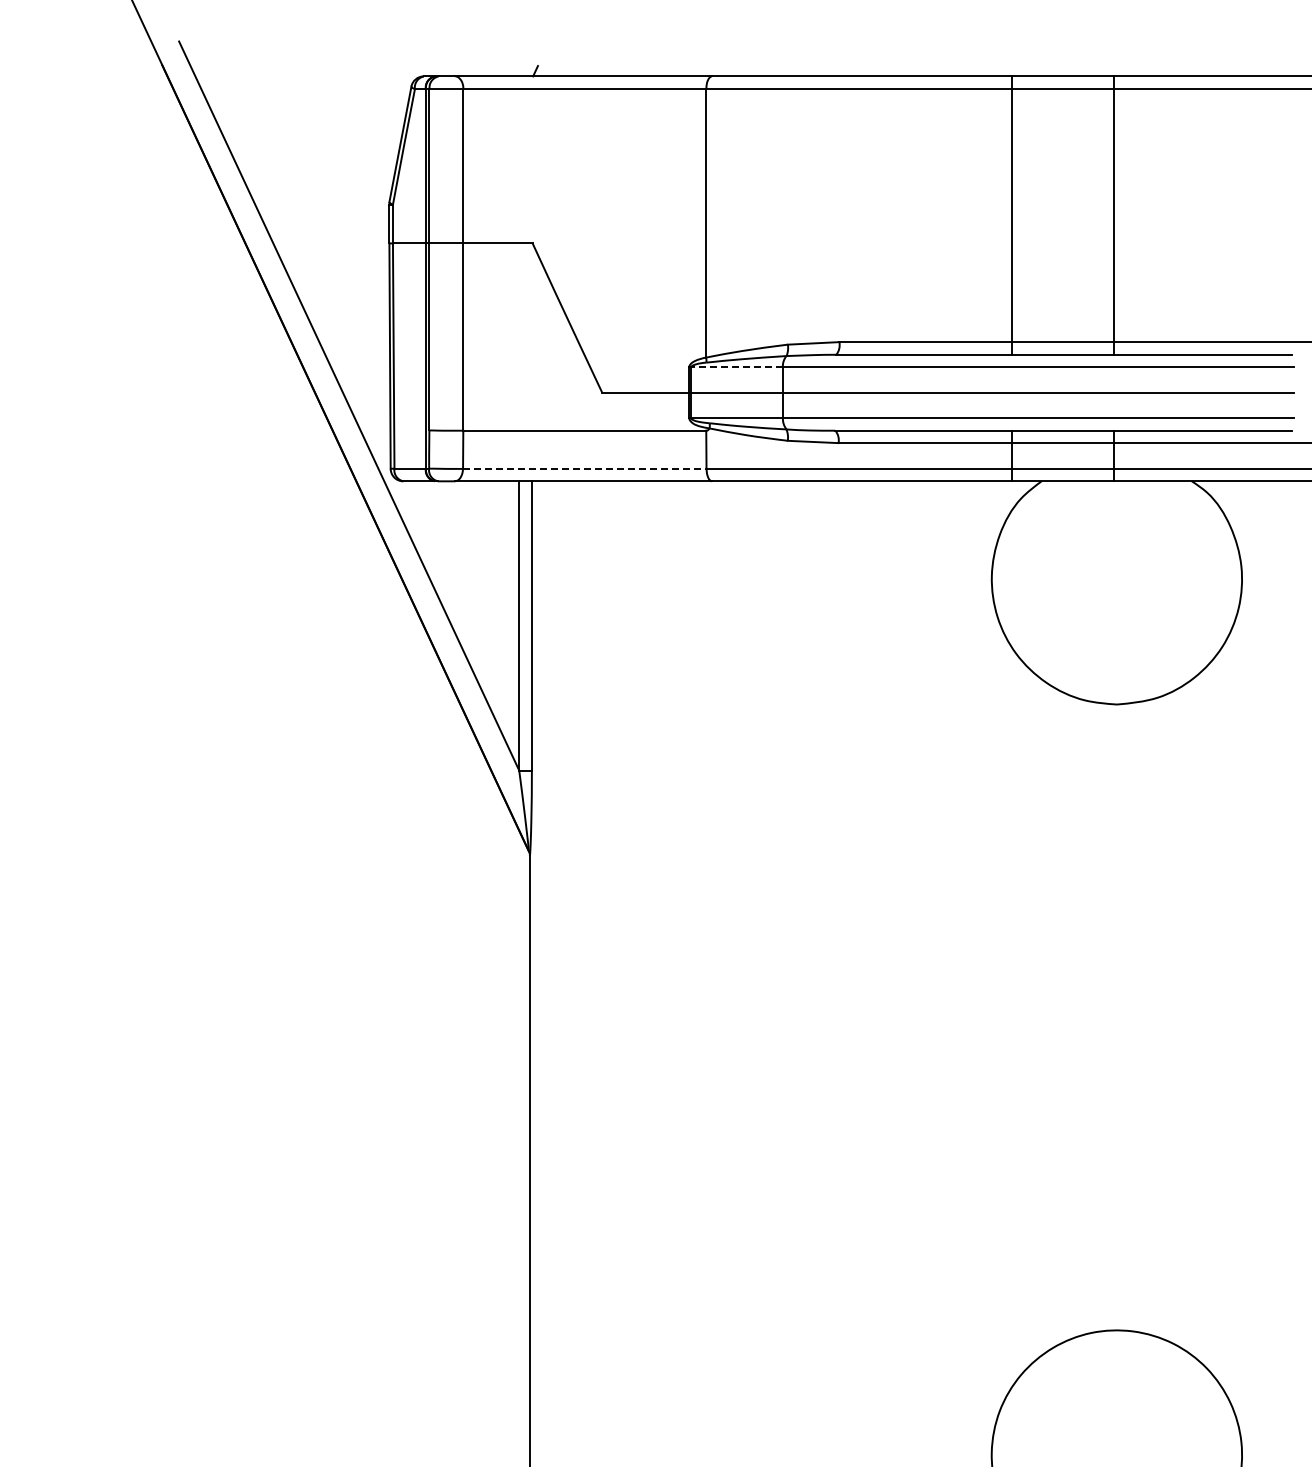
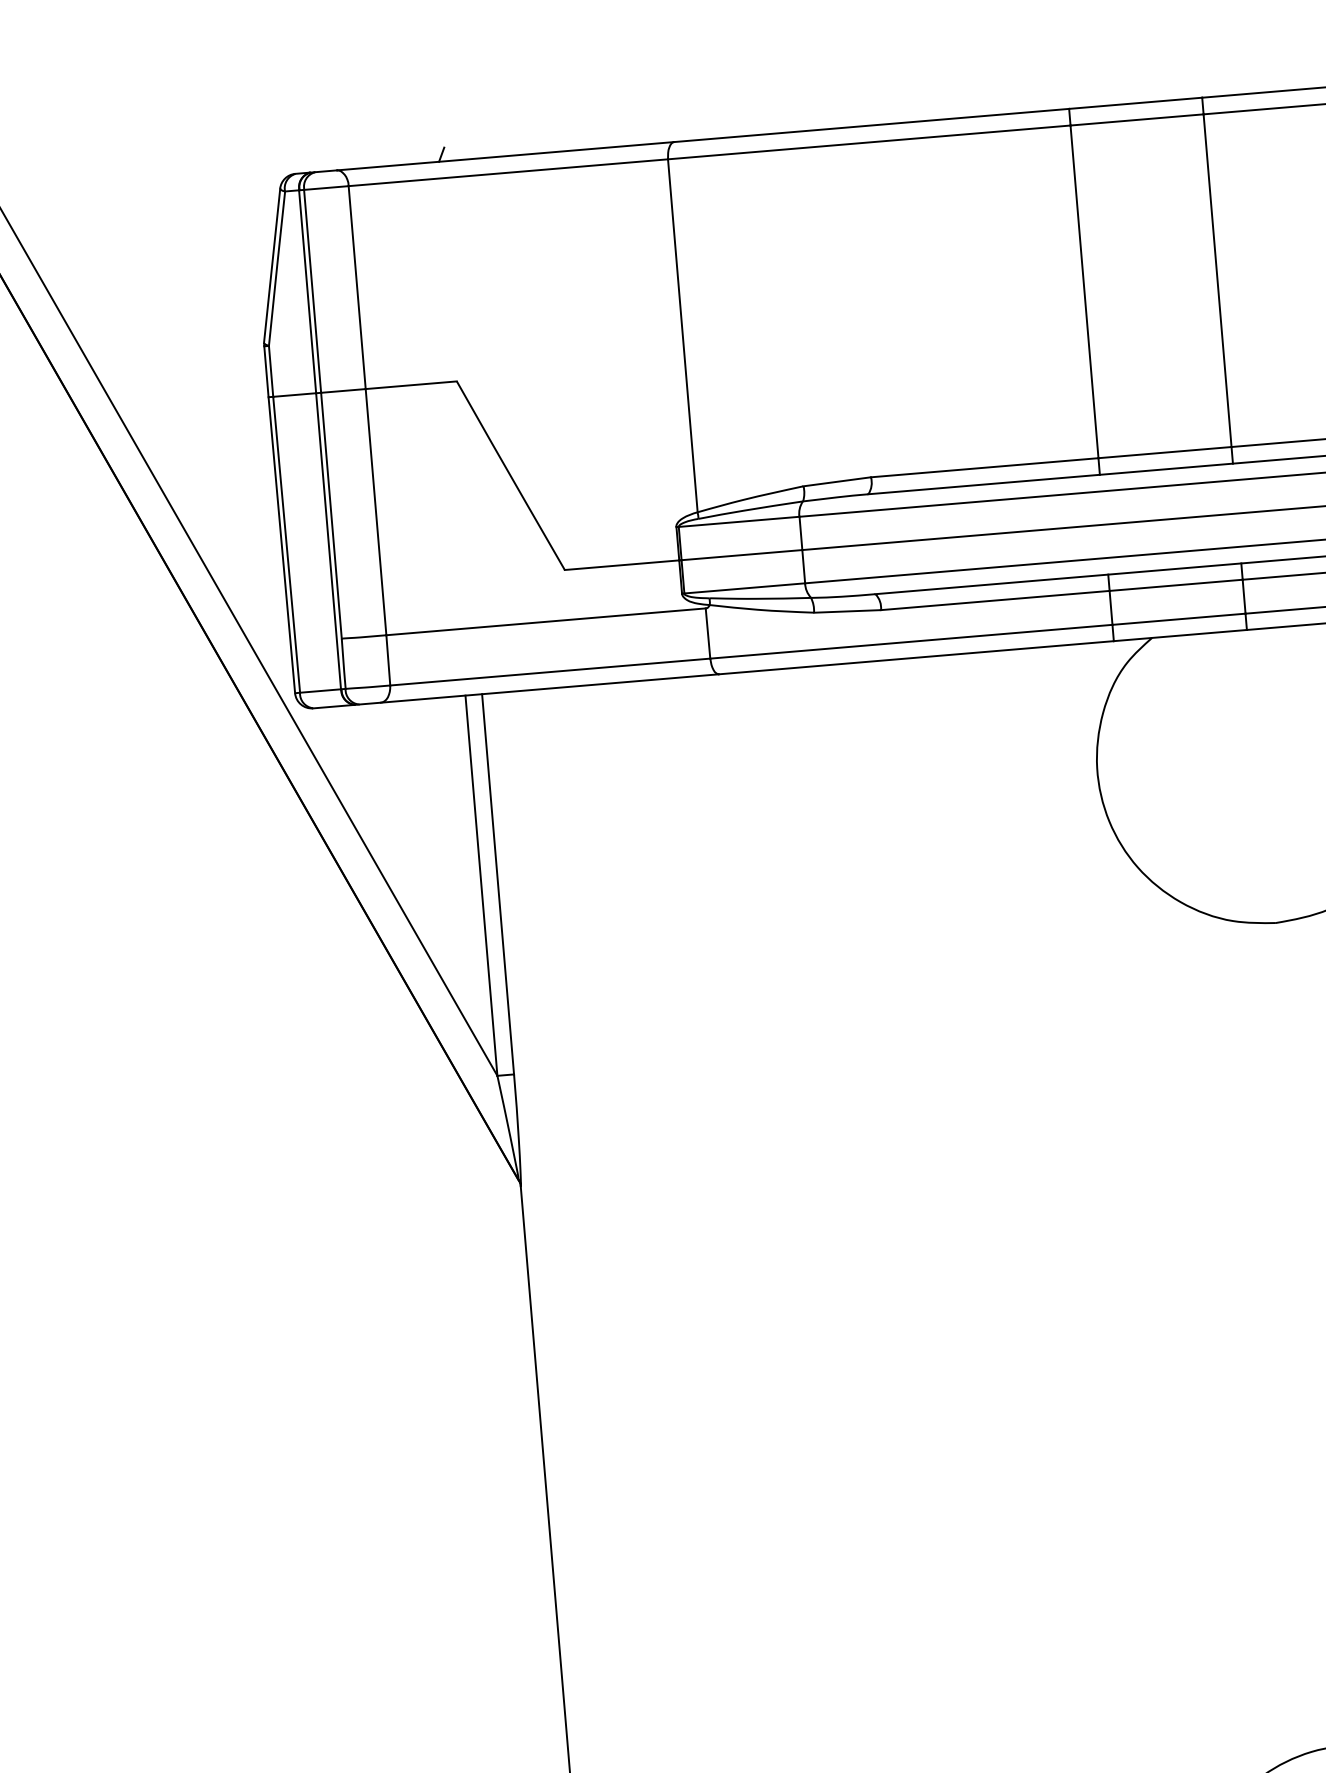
line: (737, 367) -> (739, 521), dashed -> solid
line: (584, 468) -> (549, 671), dashed -> solid

